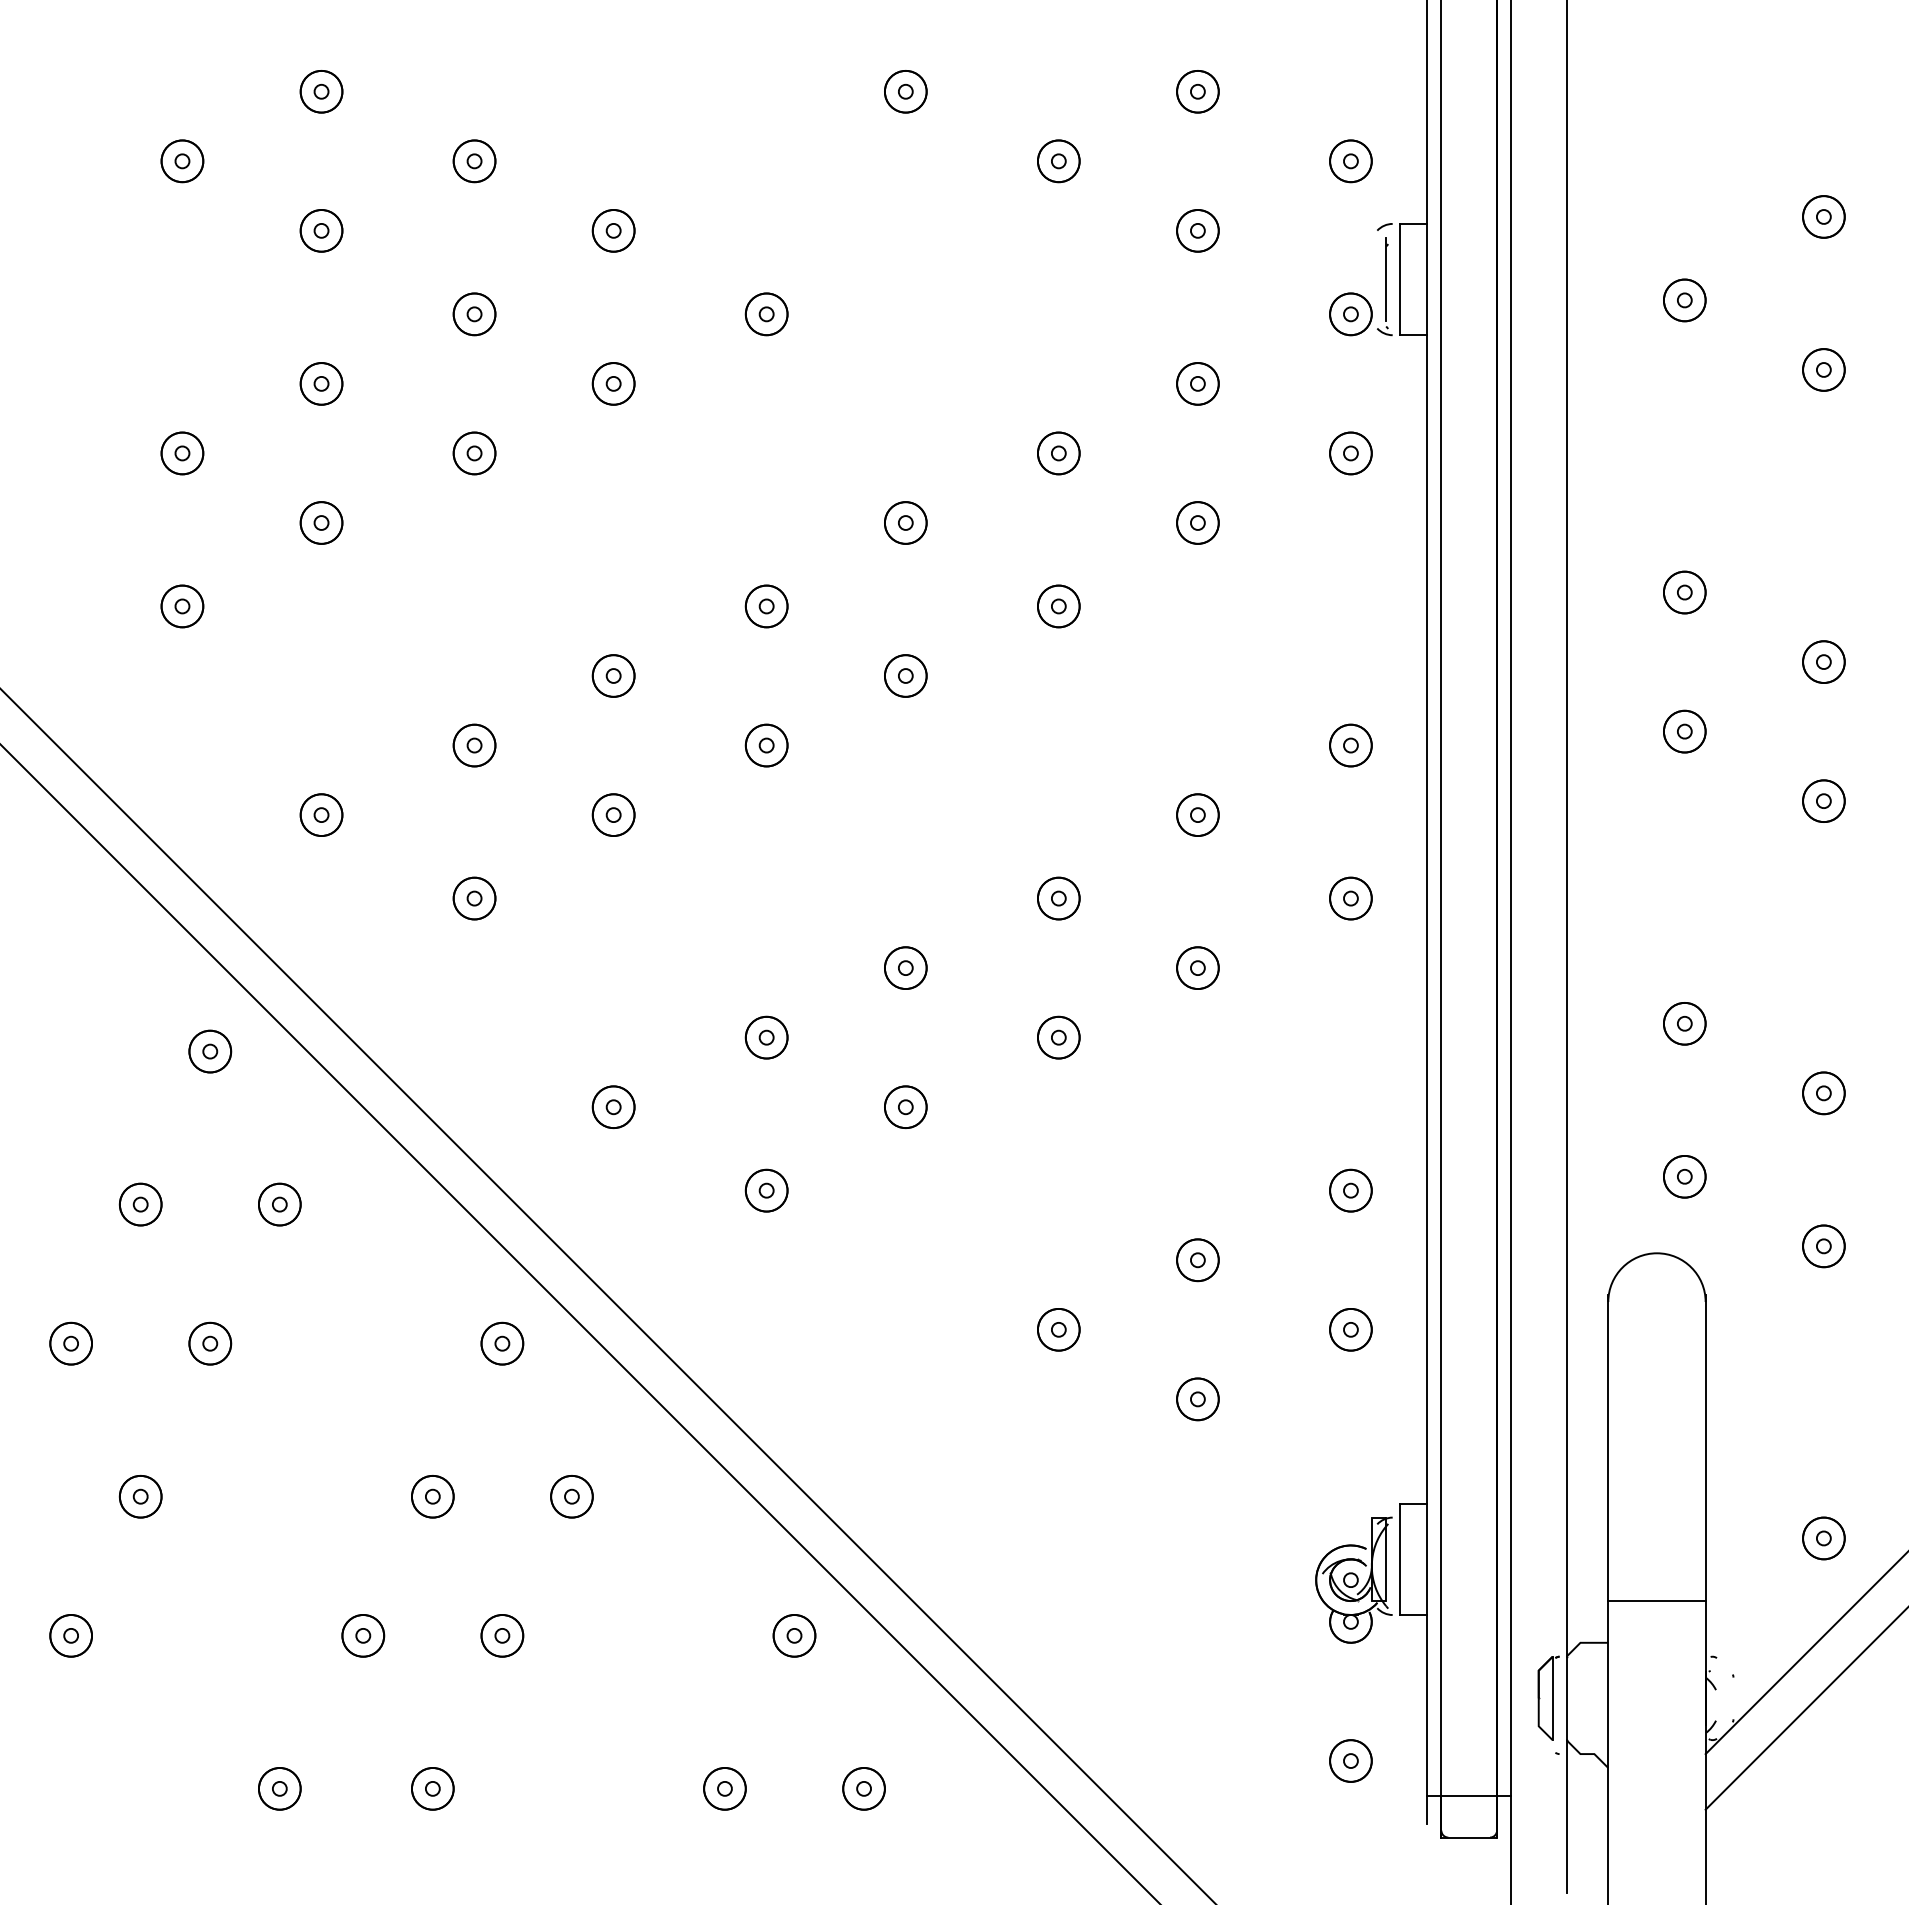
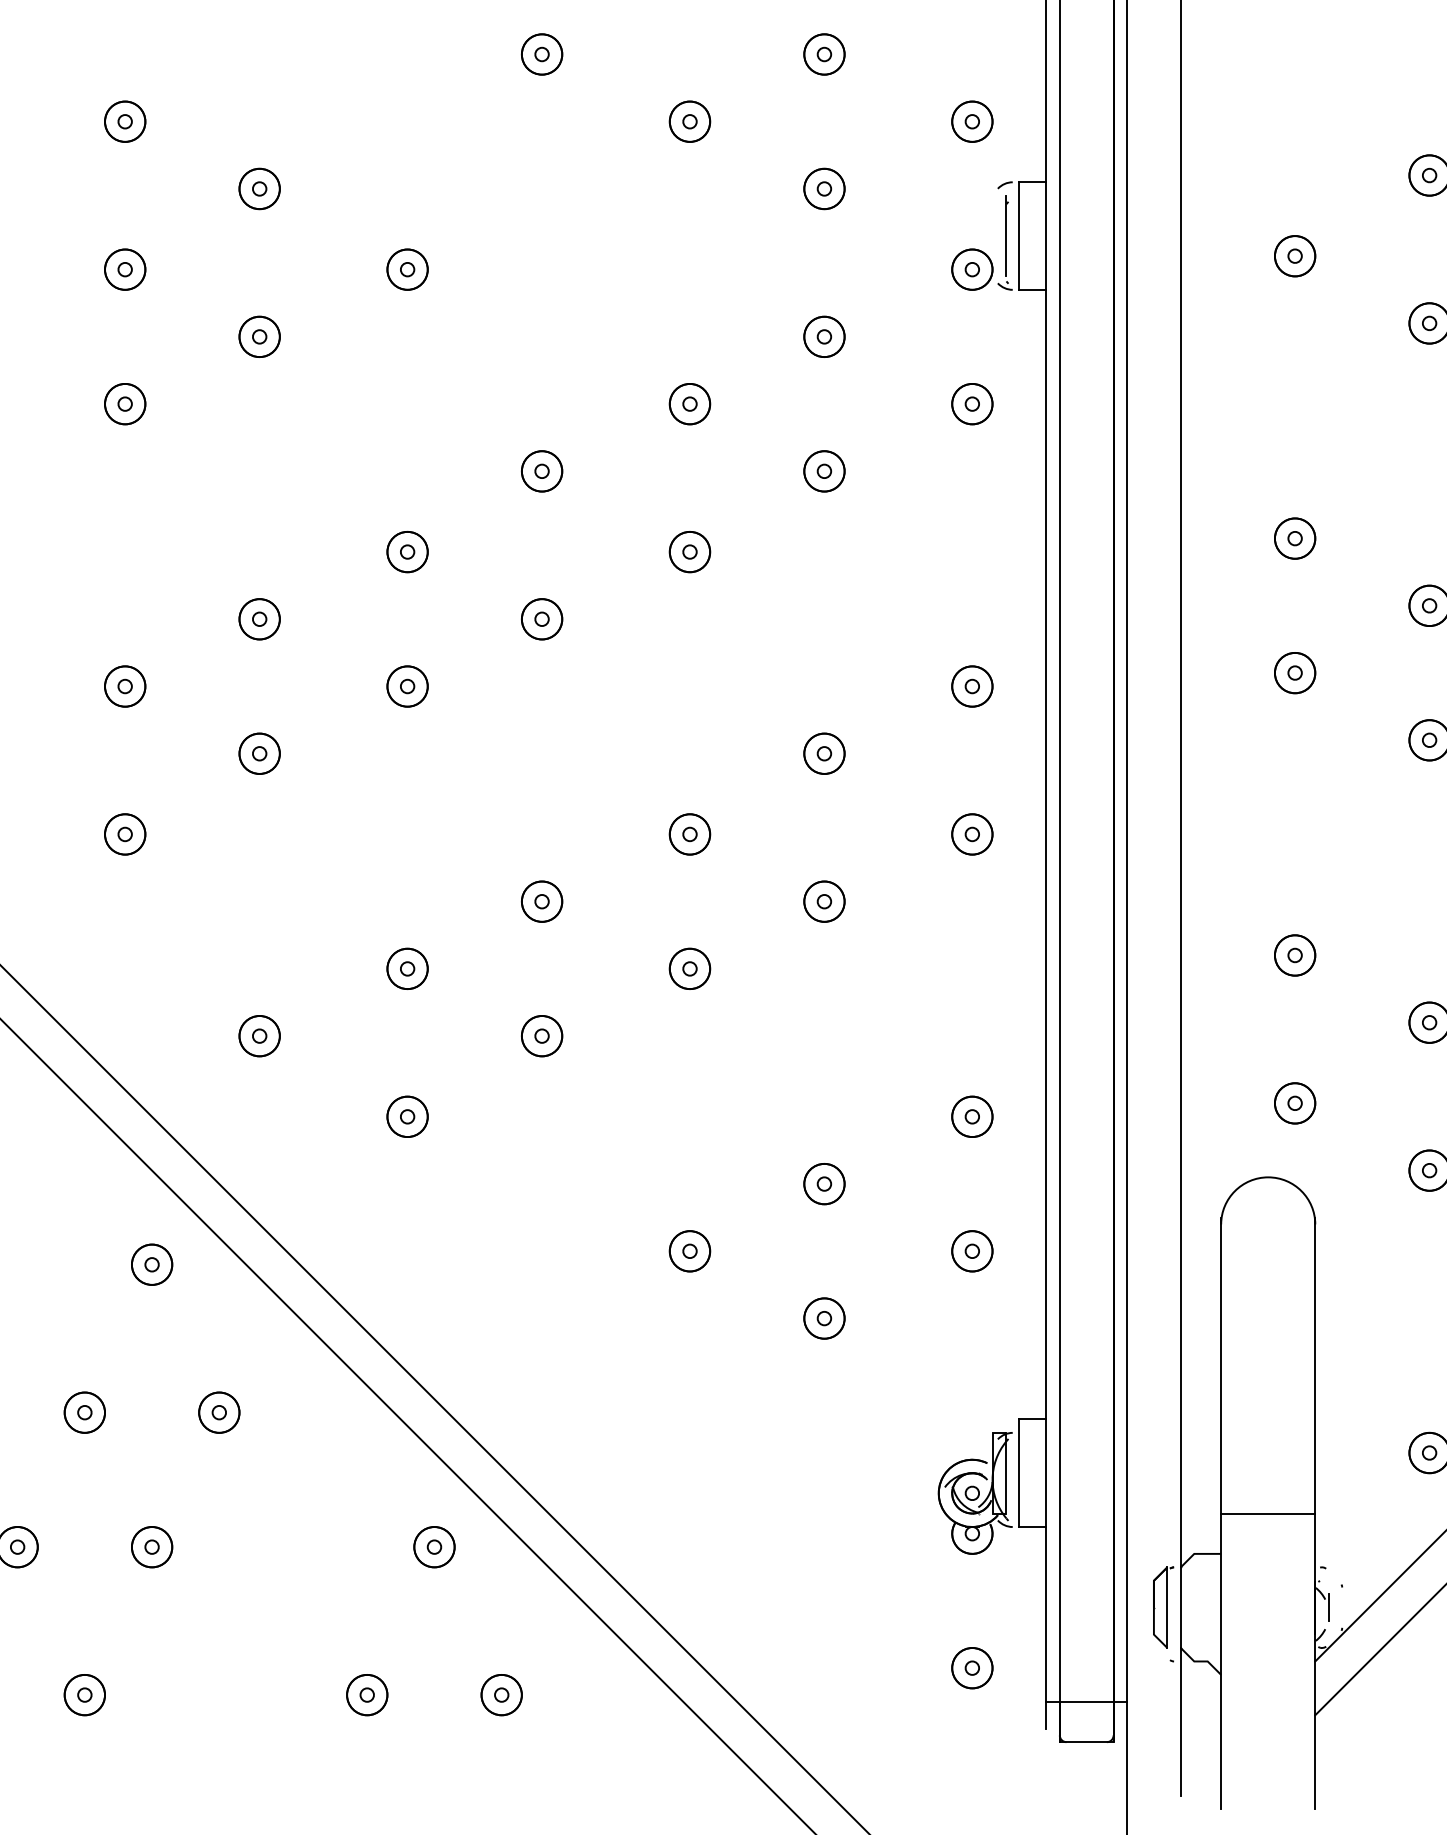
line: (1719, 1698) -> (1328, 1607), added

